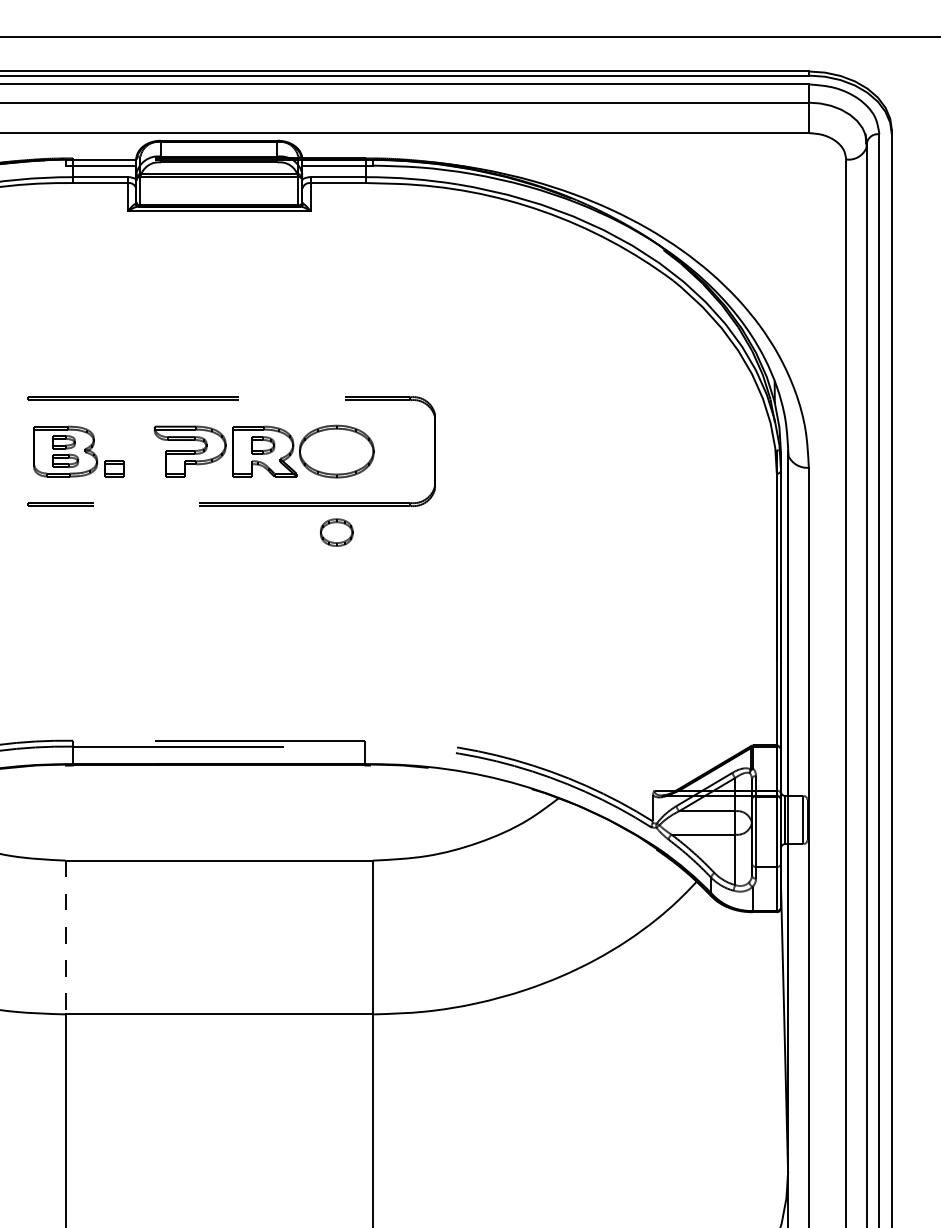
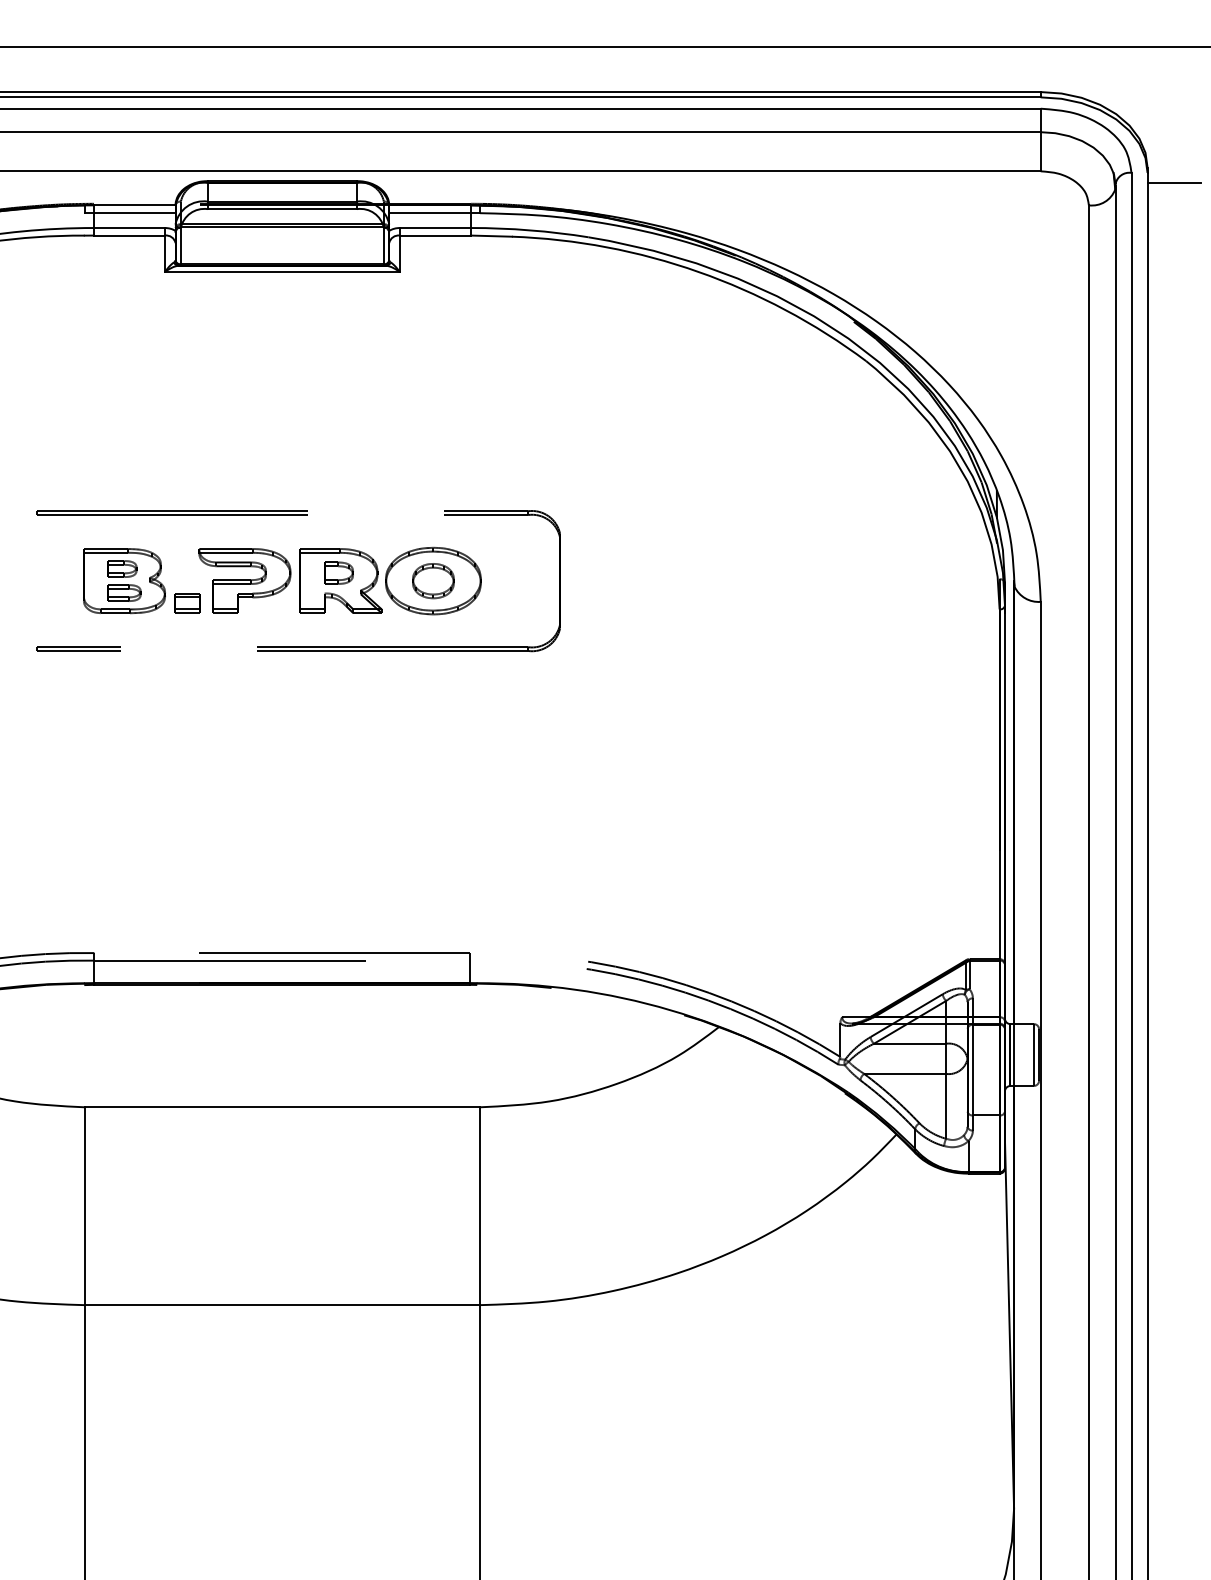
line: (912, 142) -> (1174, 183), added
part: (78, 451) -> (141, 580), moved
part: (336, 532) -> (433, 580), moved
line: (65, 937) -> (84, 1206), dashed -> solid

